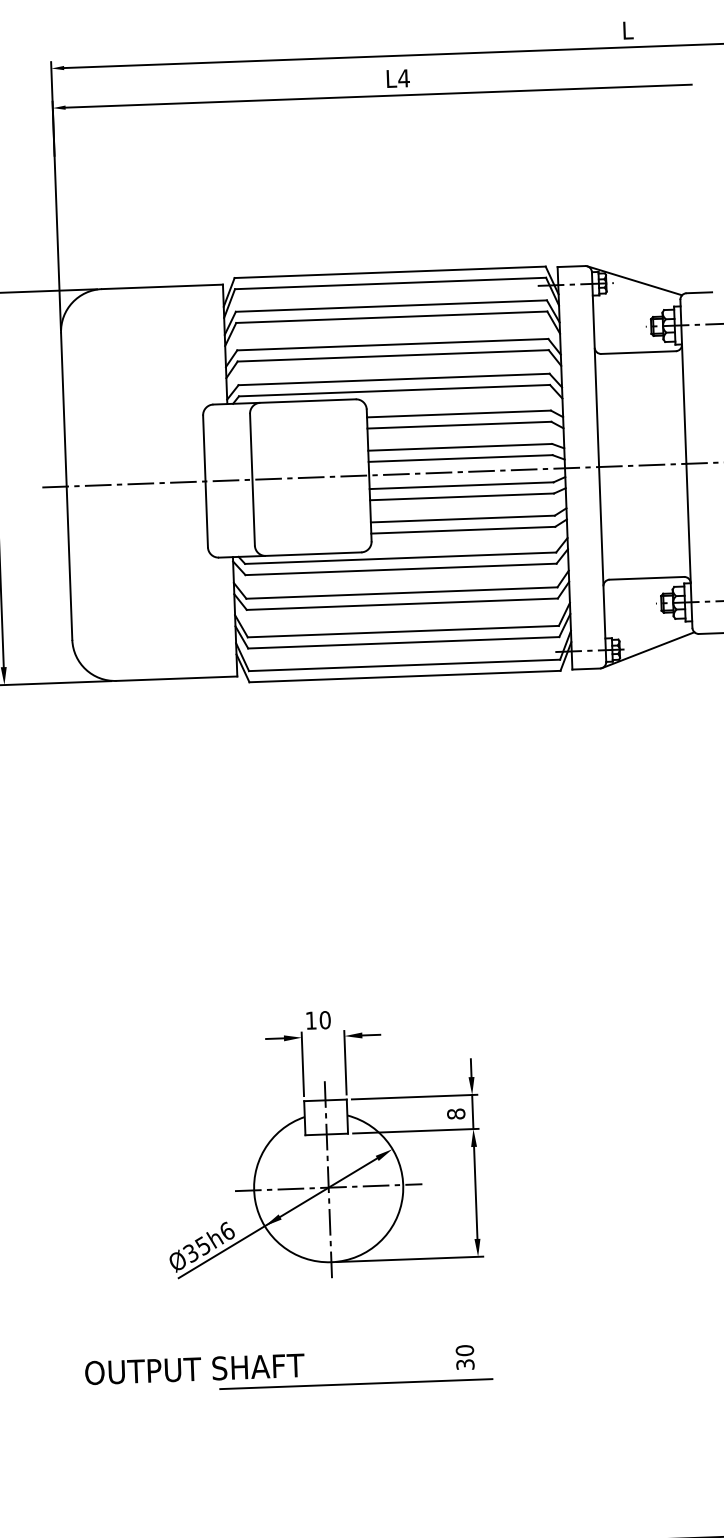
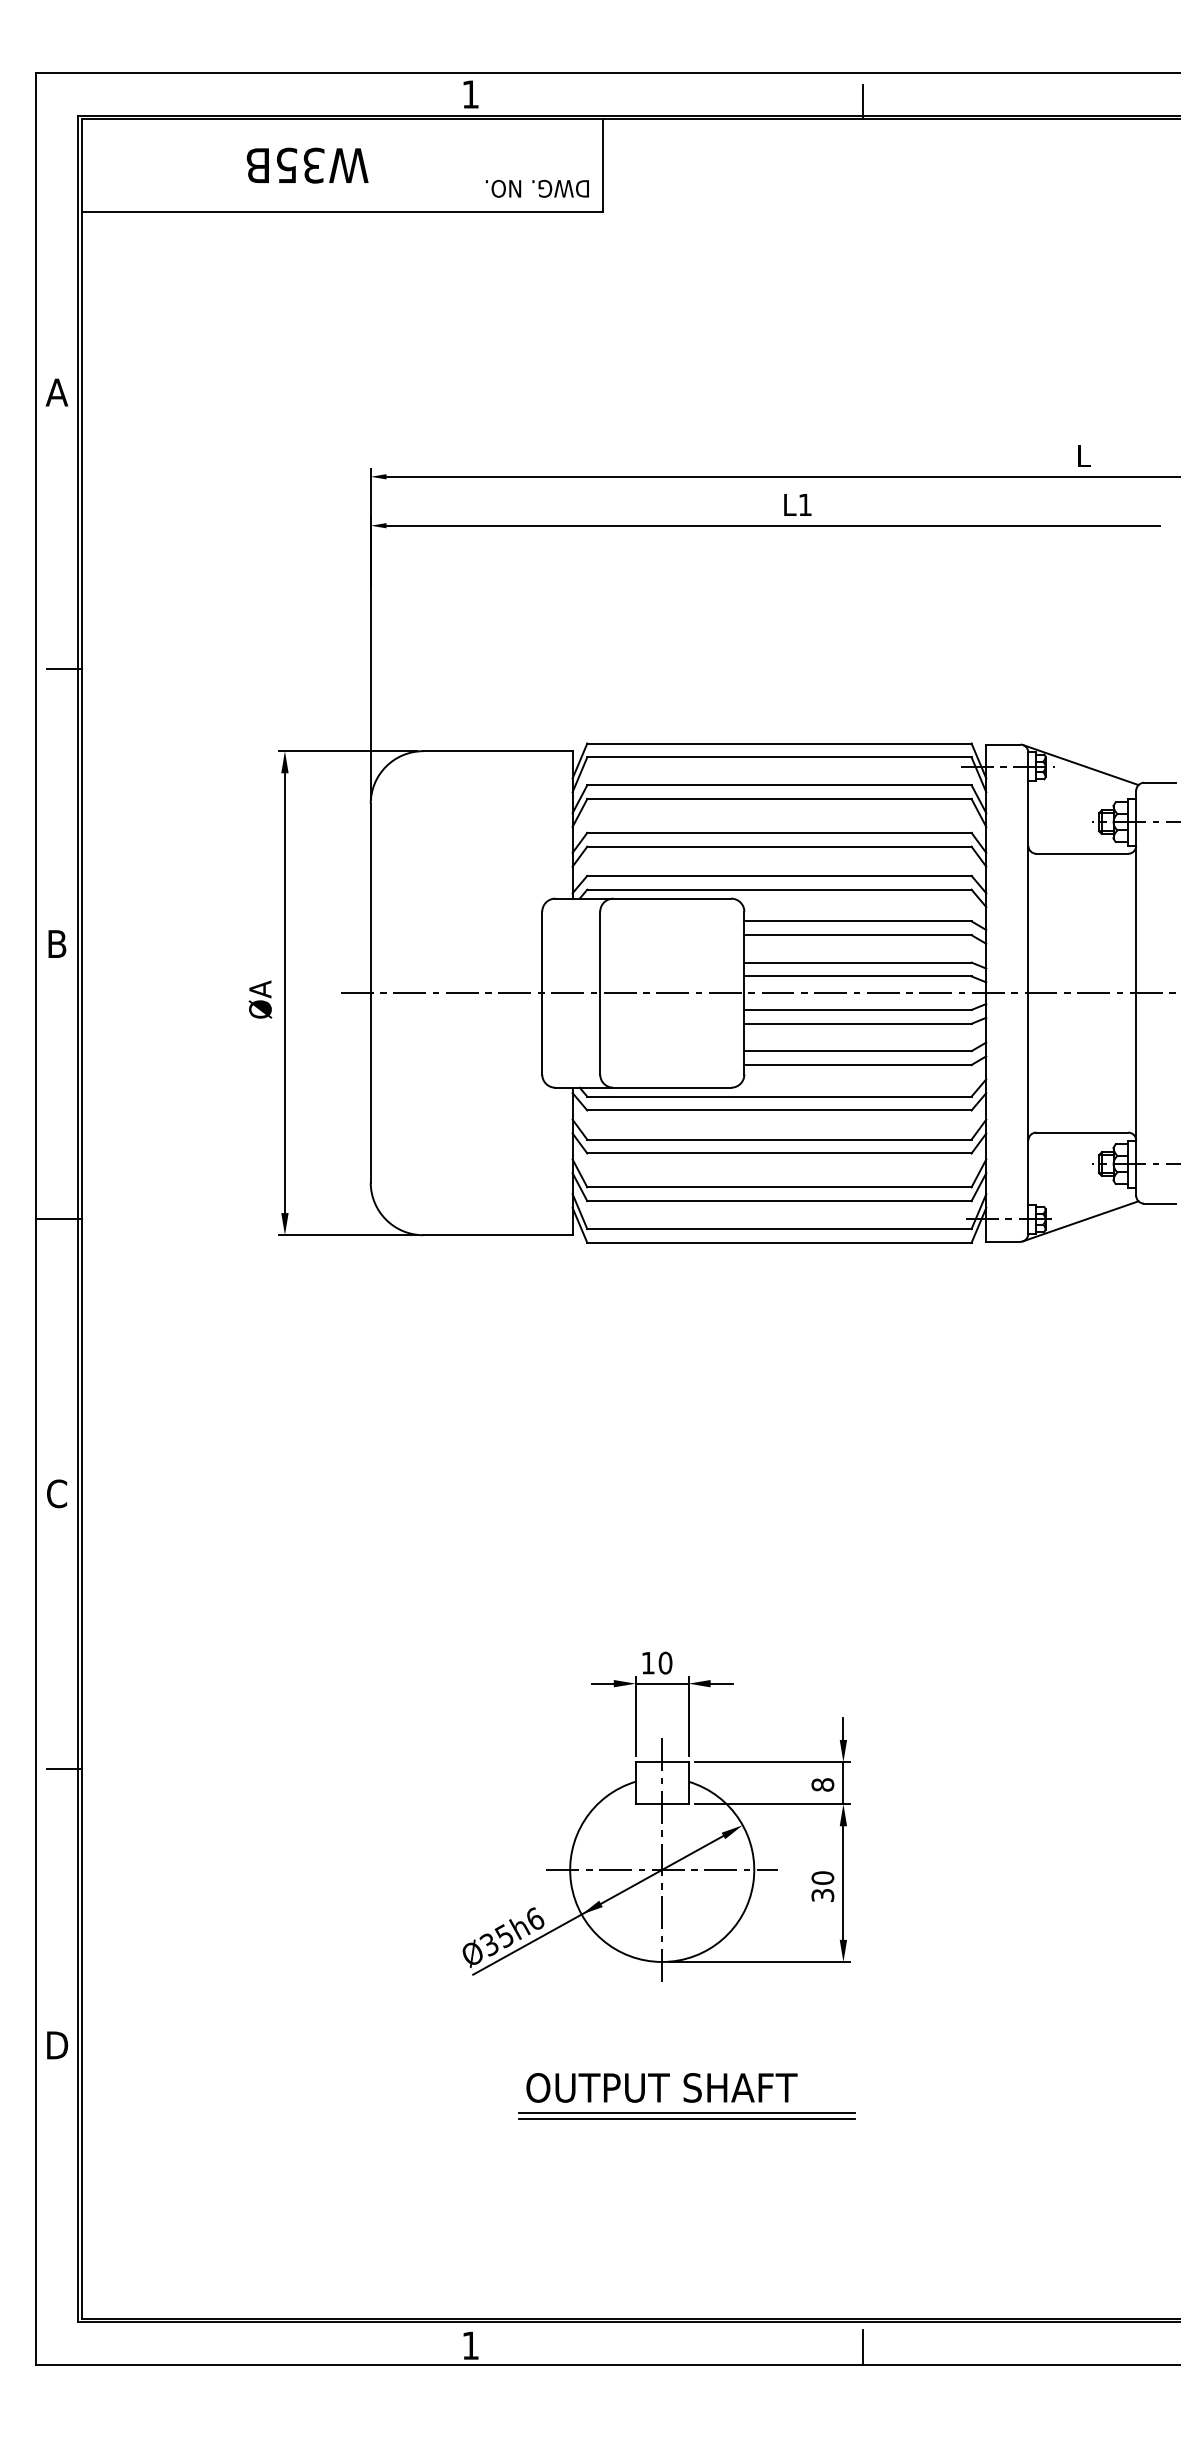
text: (404, 78) -> (805, 504), L4 -> L1
line: (322, 1036) -> (661, 1683), added
text: (464, 1357) -> (822, 1886), moved
text: (194, 1368) -> (661, 2087), moved
line: (356, 1388) -> (687, 2118), added

